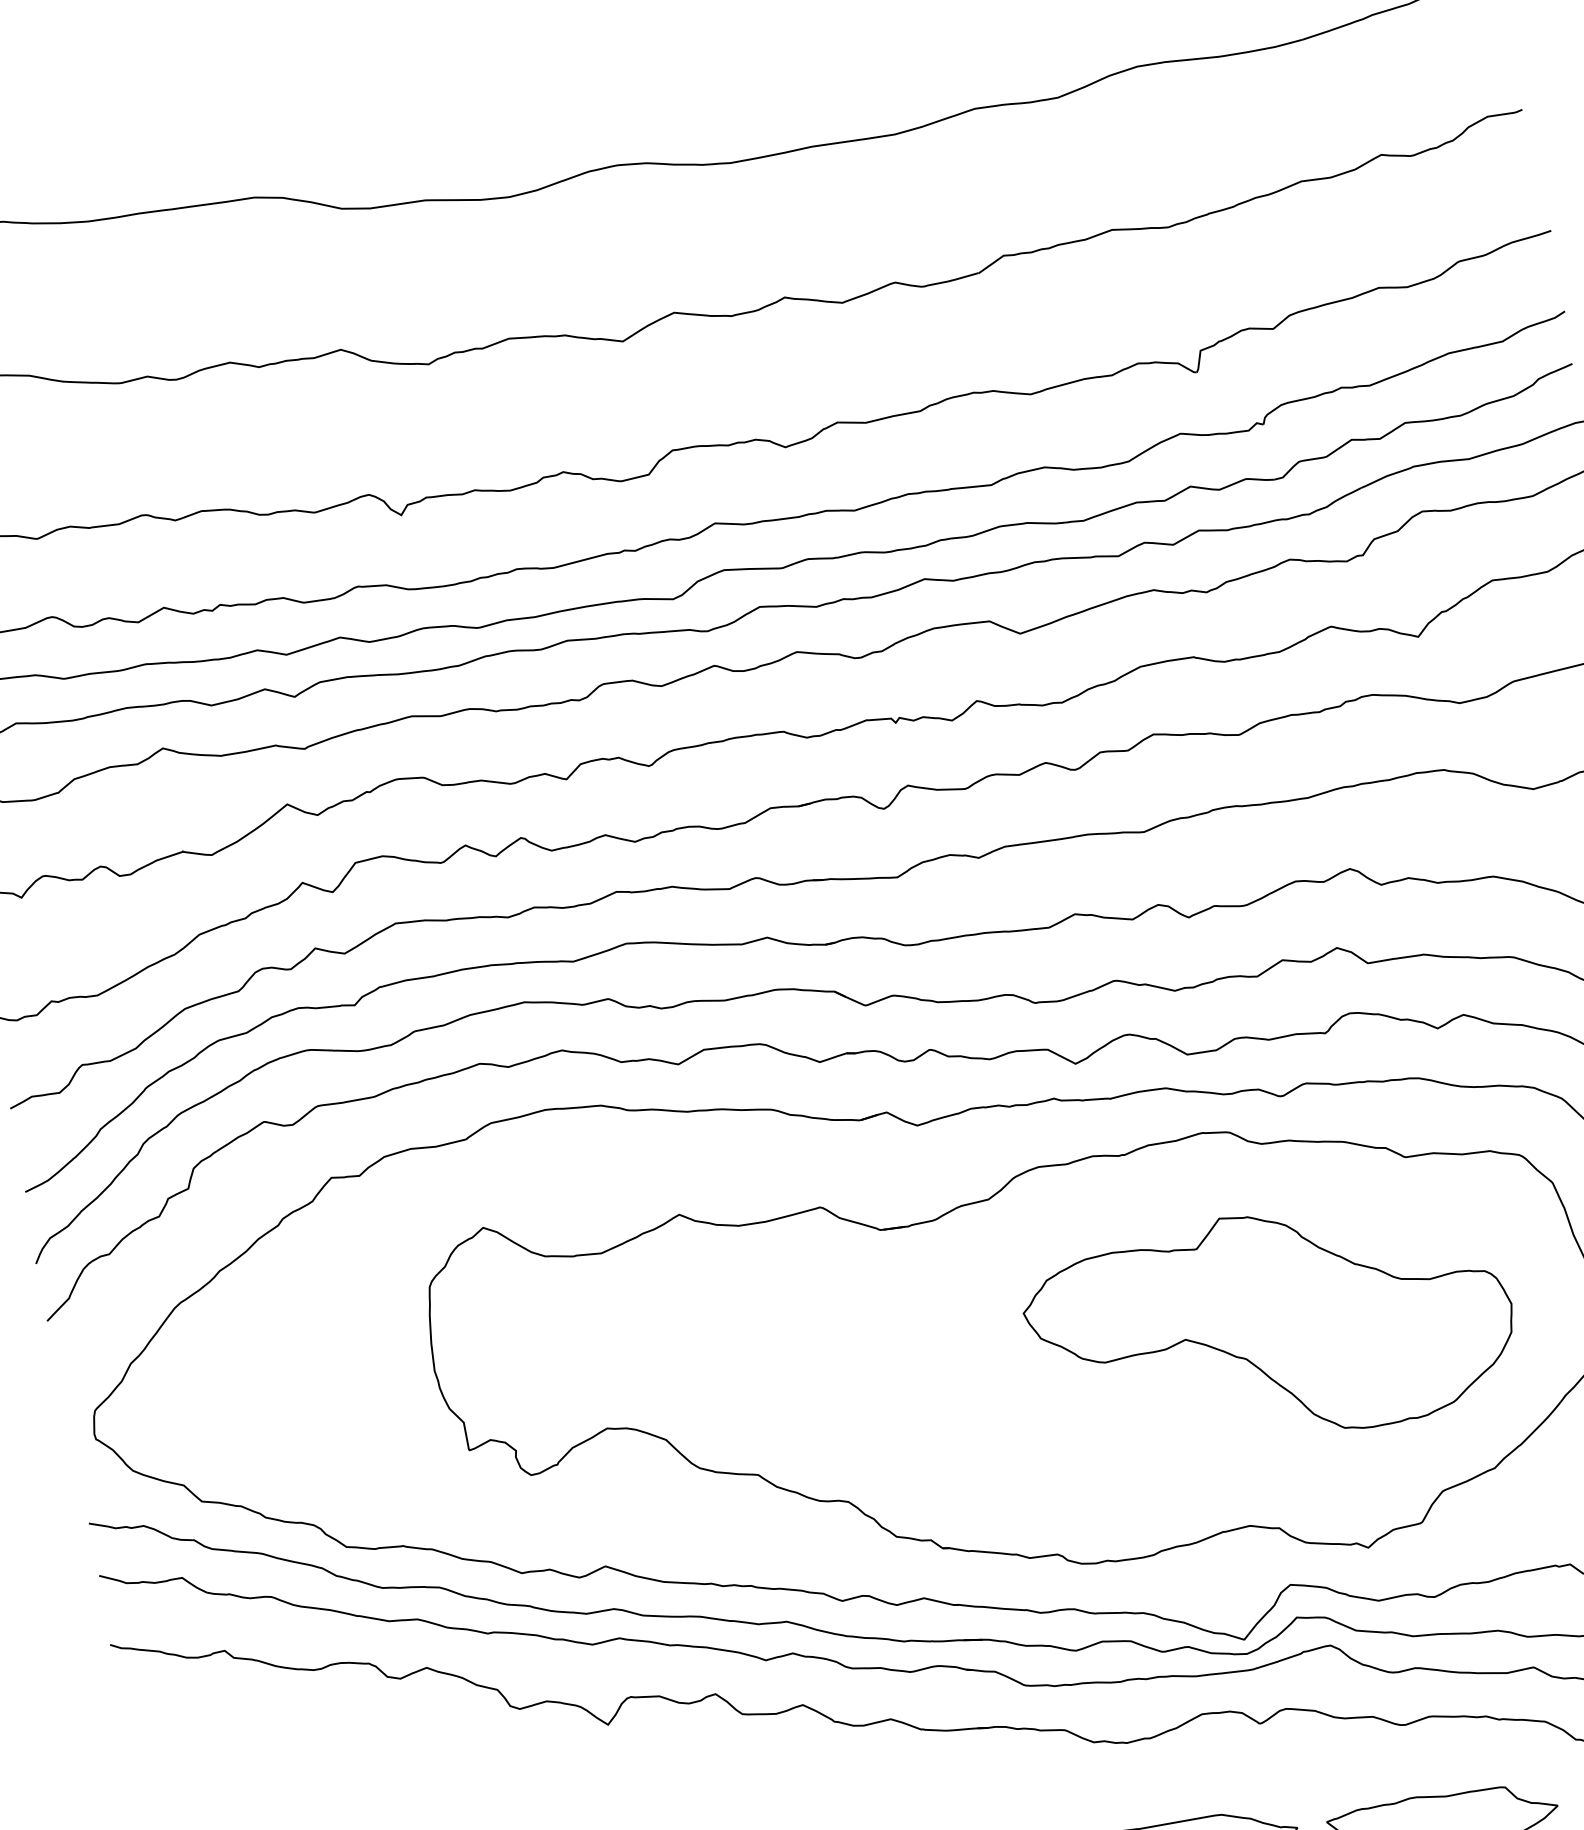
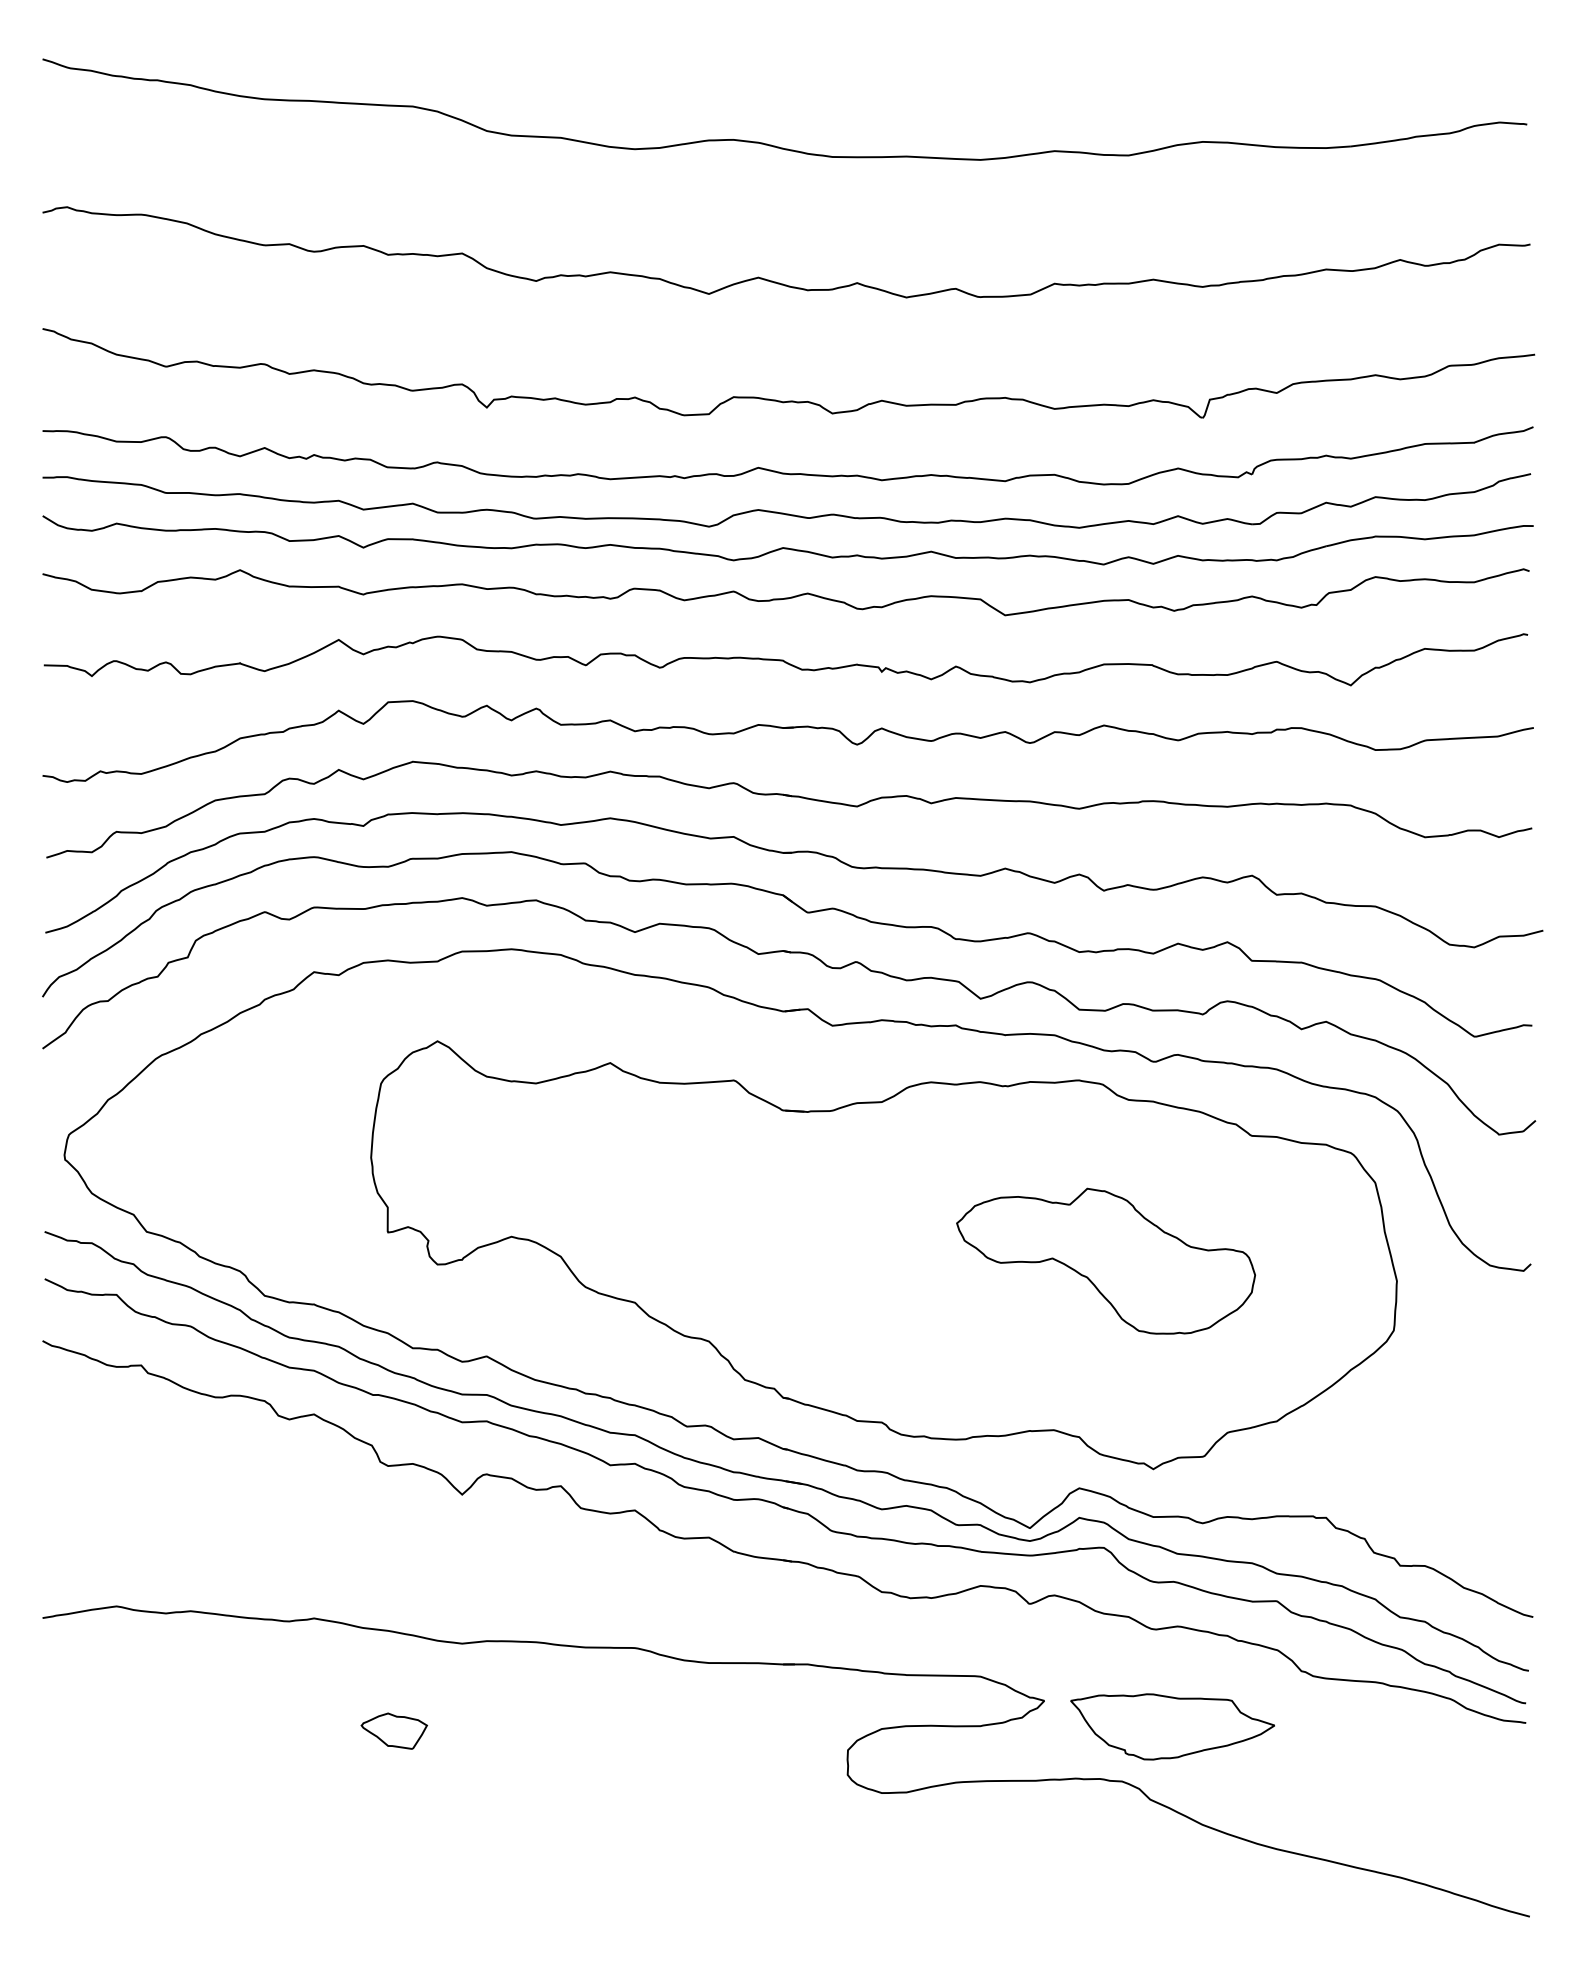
part: (1270, 1326) -> (1105, 1260), size x0.7

